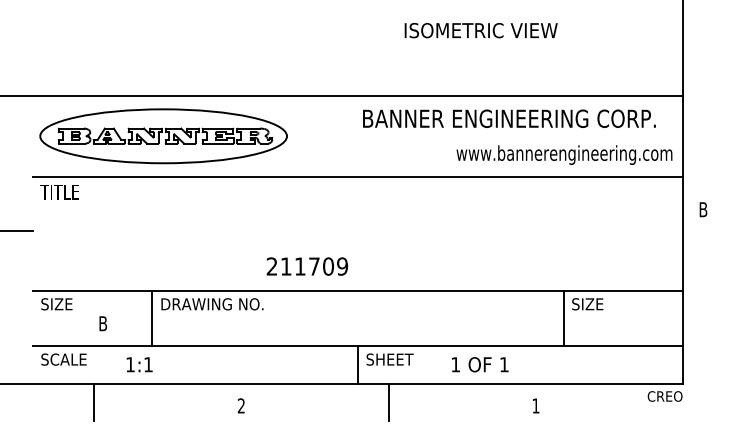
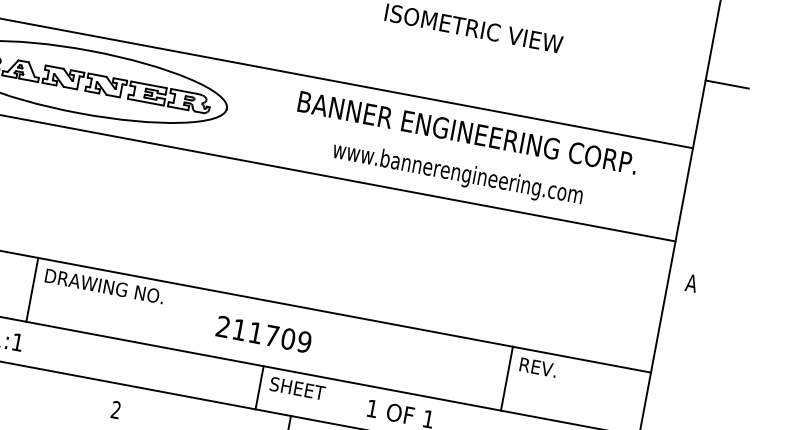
line: (701, 37) -> (726, 84), added
text: (509, 118) -> (467, 132), moved
text: (564, 154) -> (457, 173), moved
text: (702, 209) -> (690, 282), B -> A
text: (306, 266) -> (262, 334), moved
text: (587, 304) -> (537, 367), SIZE -> REV.

